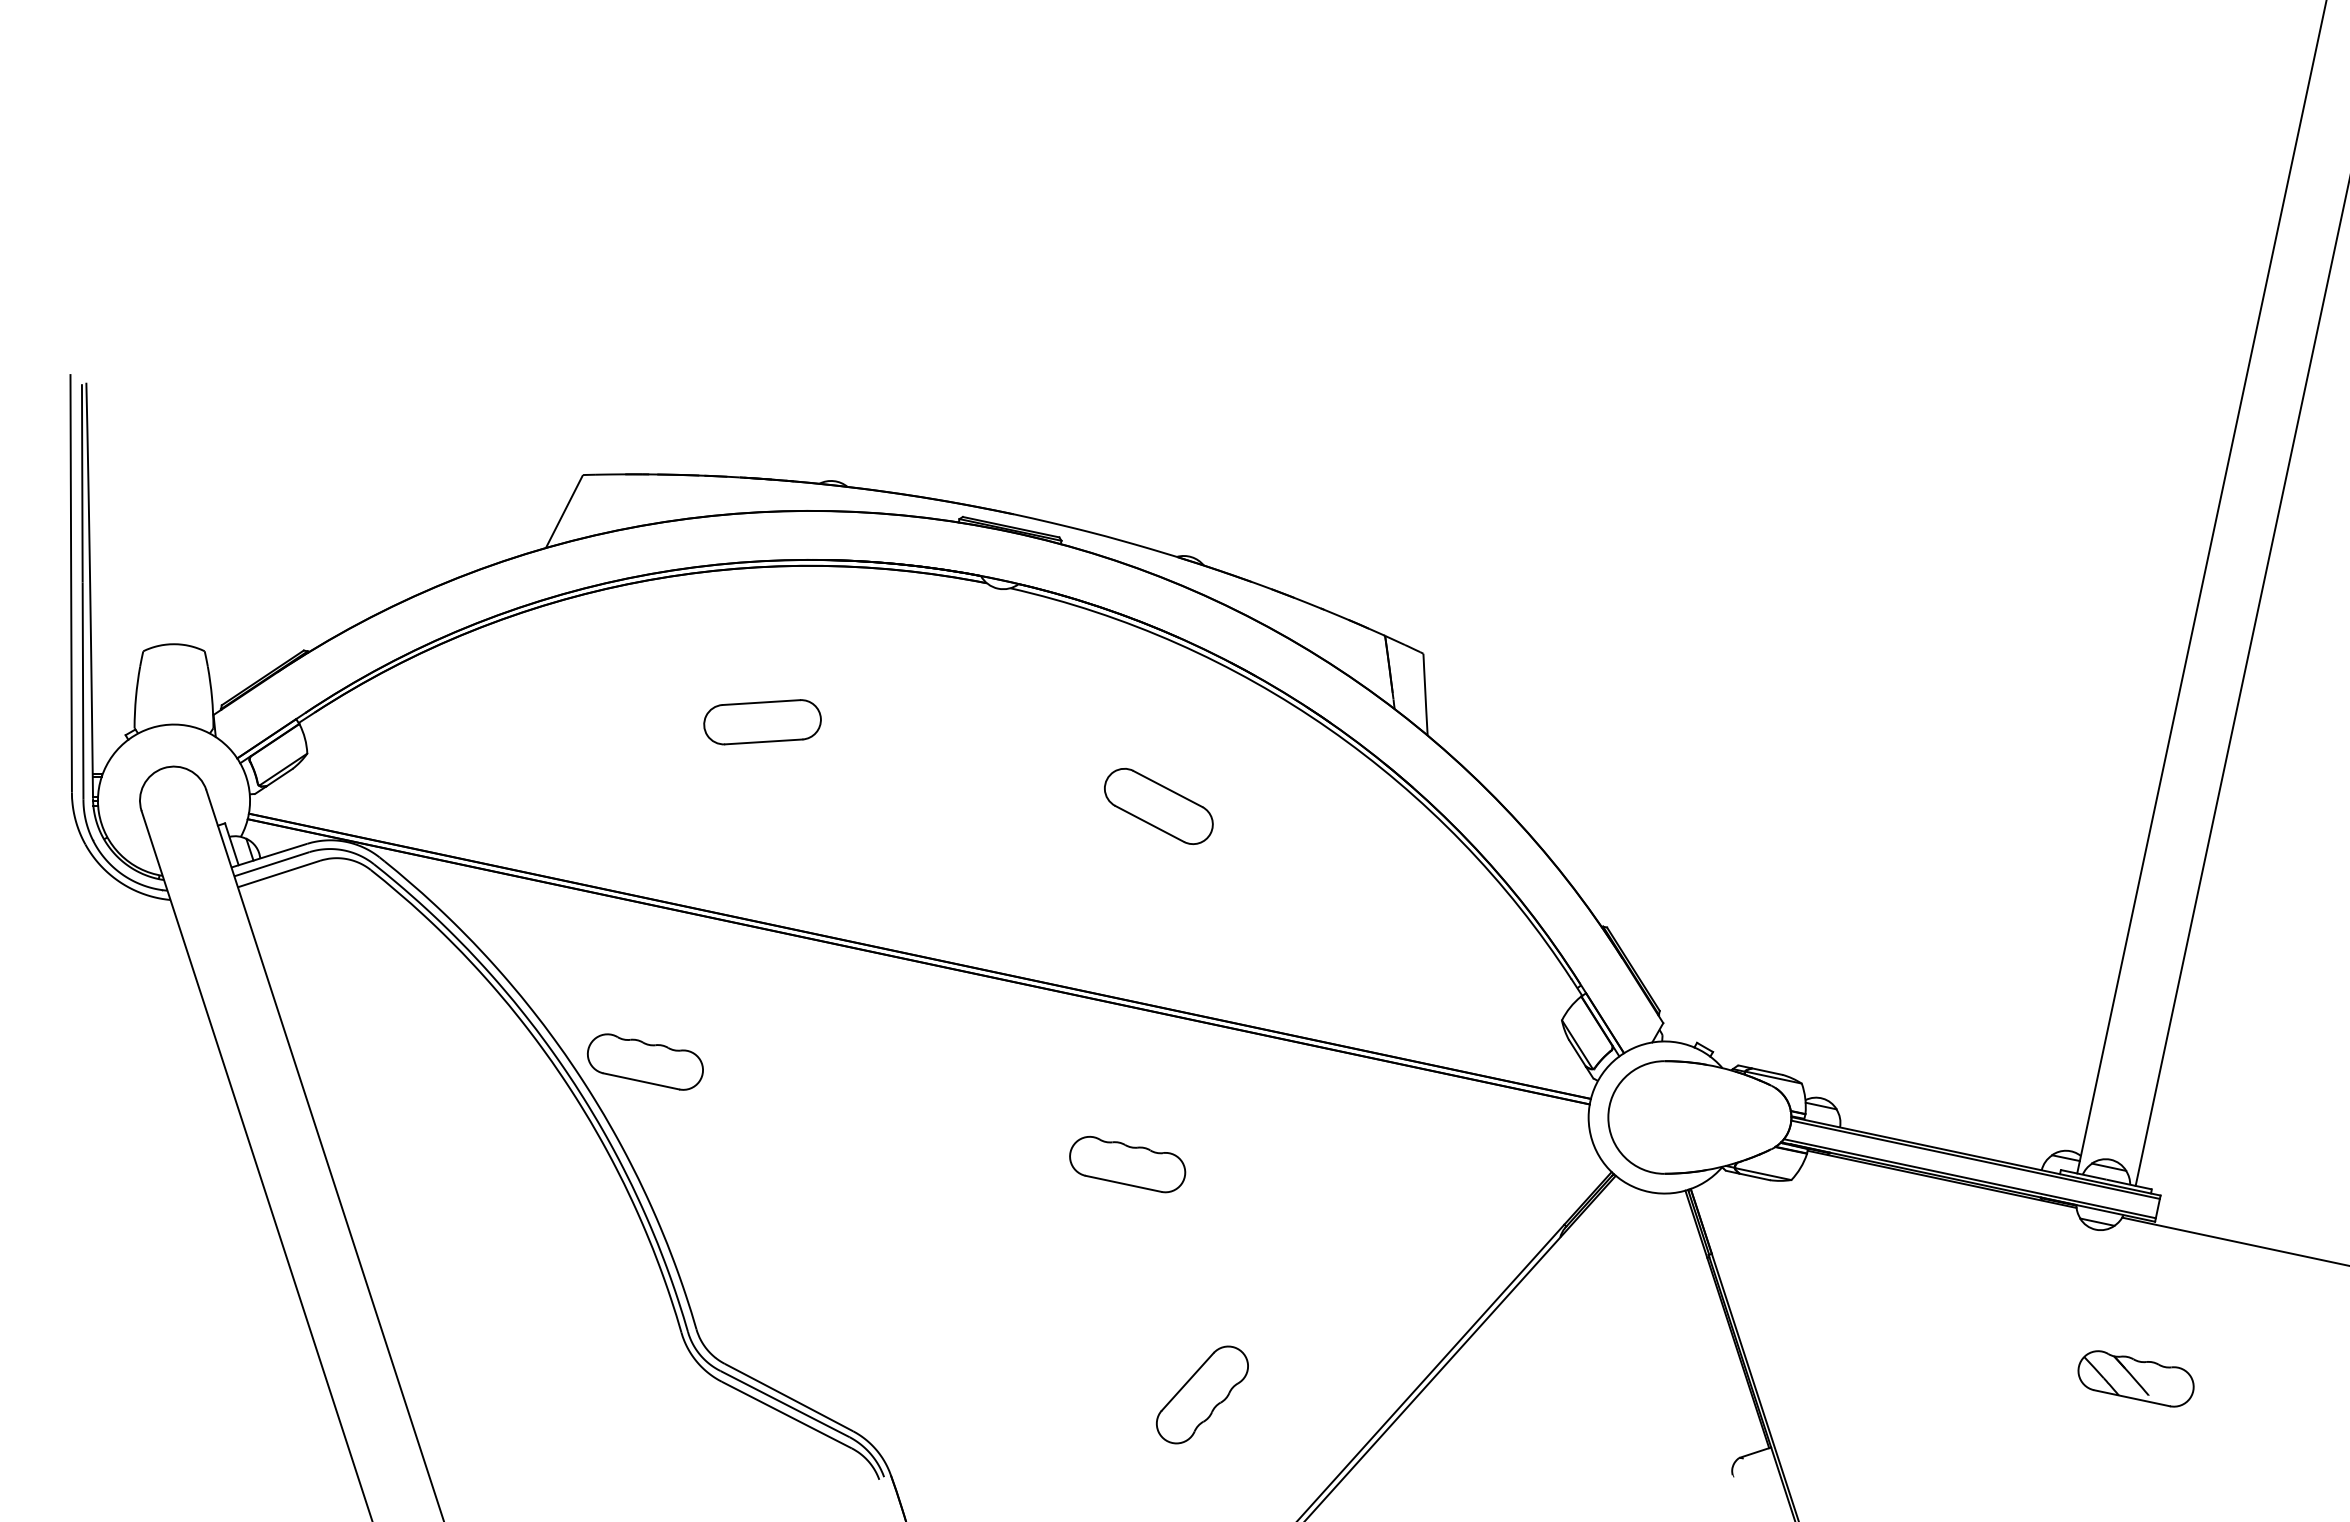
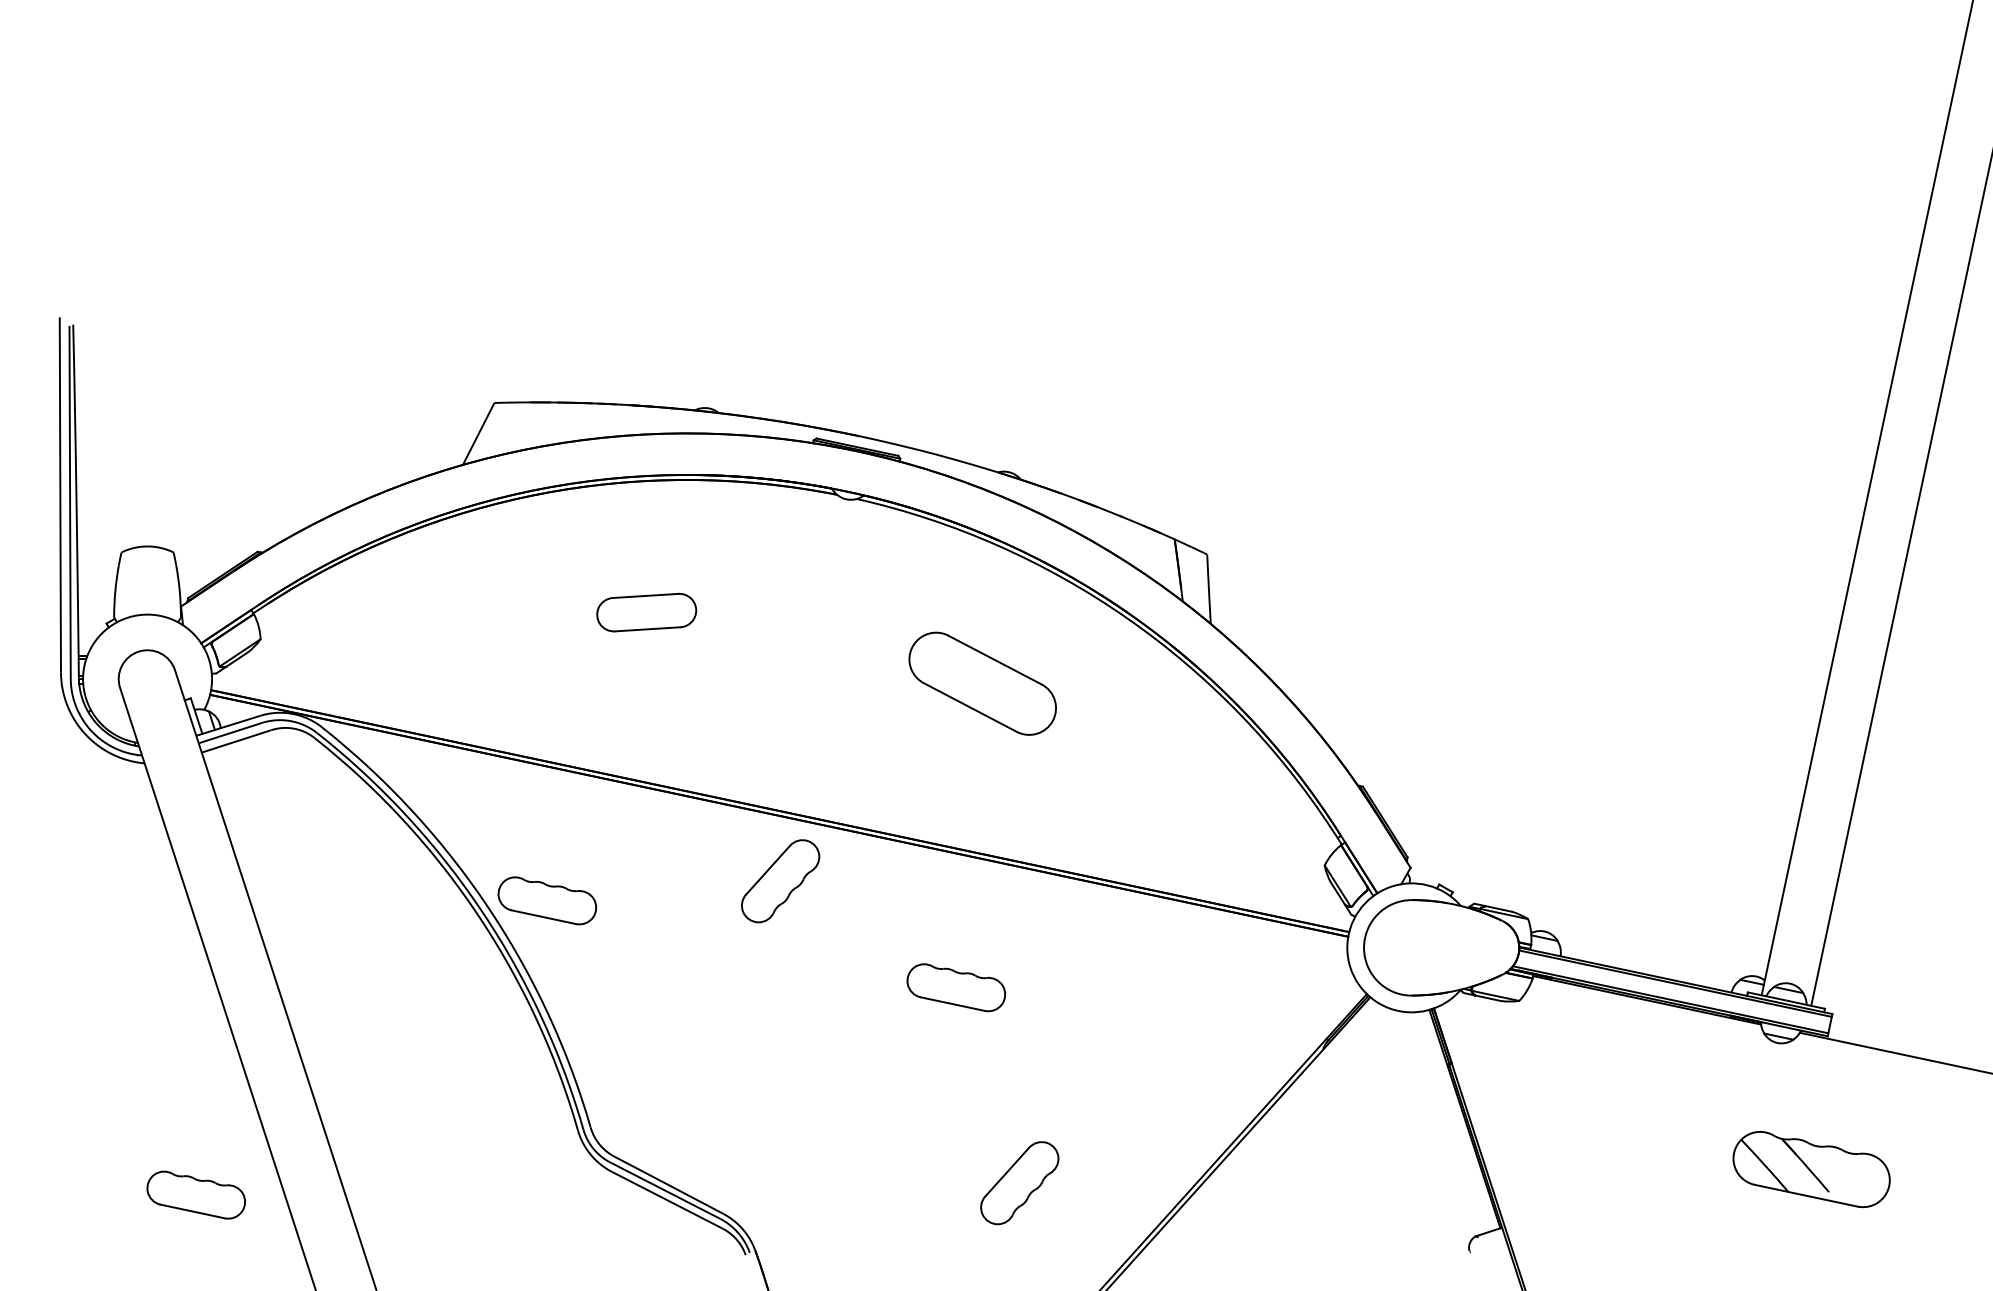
part: (1158, 806) -> (982, 684), size x1.6
part: (920, 1038) -> (780, 880), added
part: (2135, 1378) -> (1811, 1169), size x1.6
part: (231, 1408) -> (196, 1194), added

